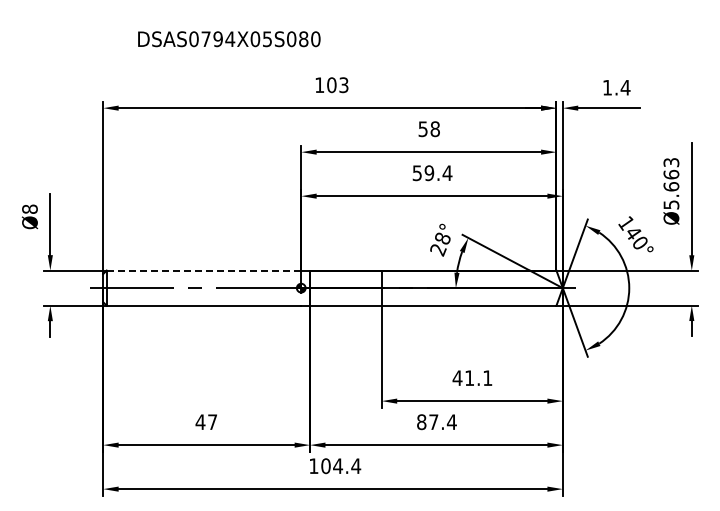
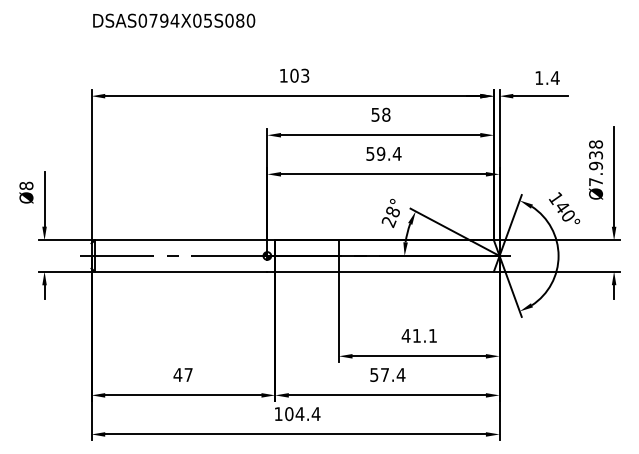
text: (229, 39) -> (174, 21), moved
text: (671, 183) -> (596, 163), Ø5.663 -> Ø7.938
line: (203, 270) -> (180, 240), dashed -> solid
text: (421, 422) -> (374, 375), 87.4 -> 57.4

